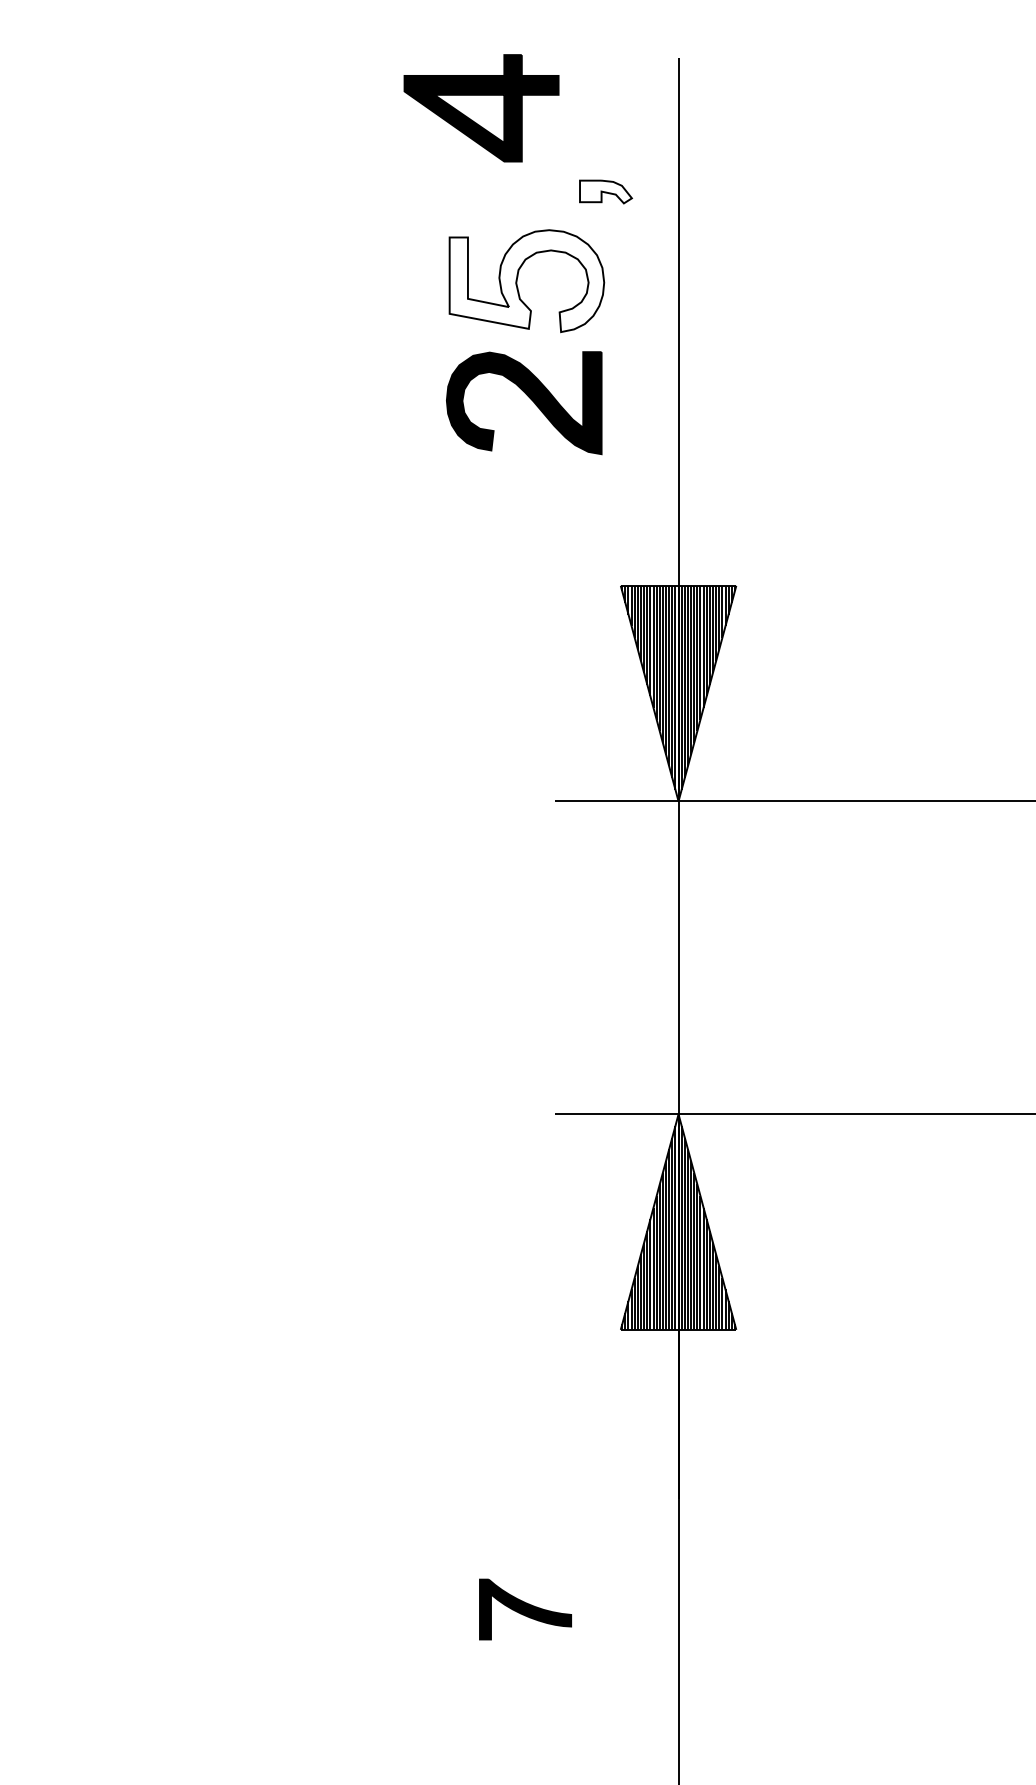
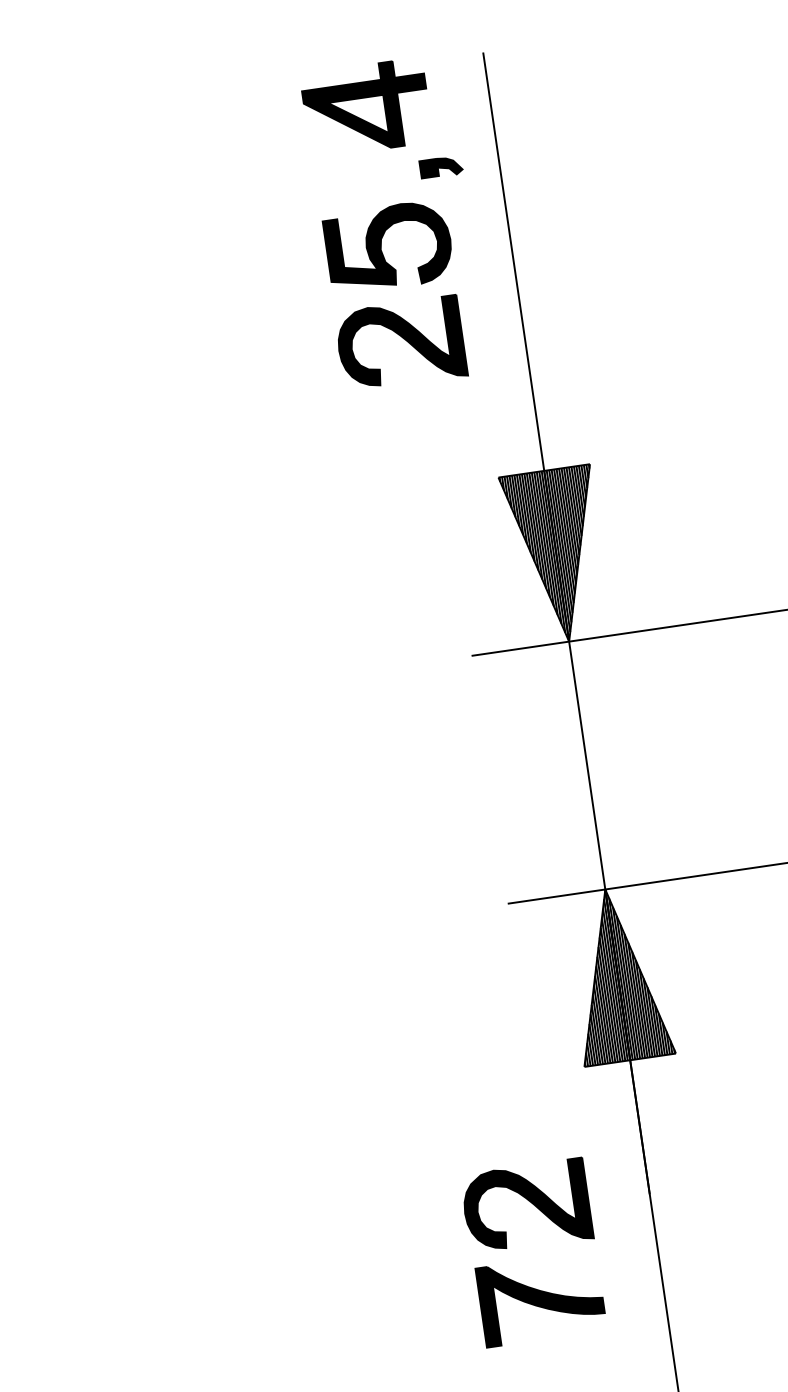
part: (481, 108) -> (366, 108), moved
fill: (605, 191) -> (440, 167), added
fill: (526, 281) -> (388, 247), added
part: (529, 1487) -> (530, 1202), added
part: (525, 1609) -> (541, 1299), size x1.67

